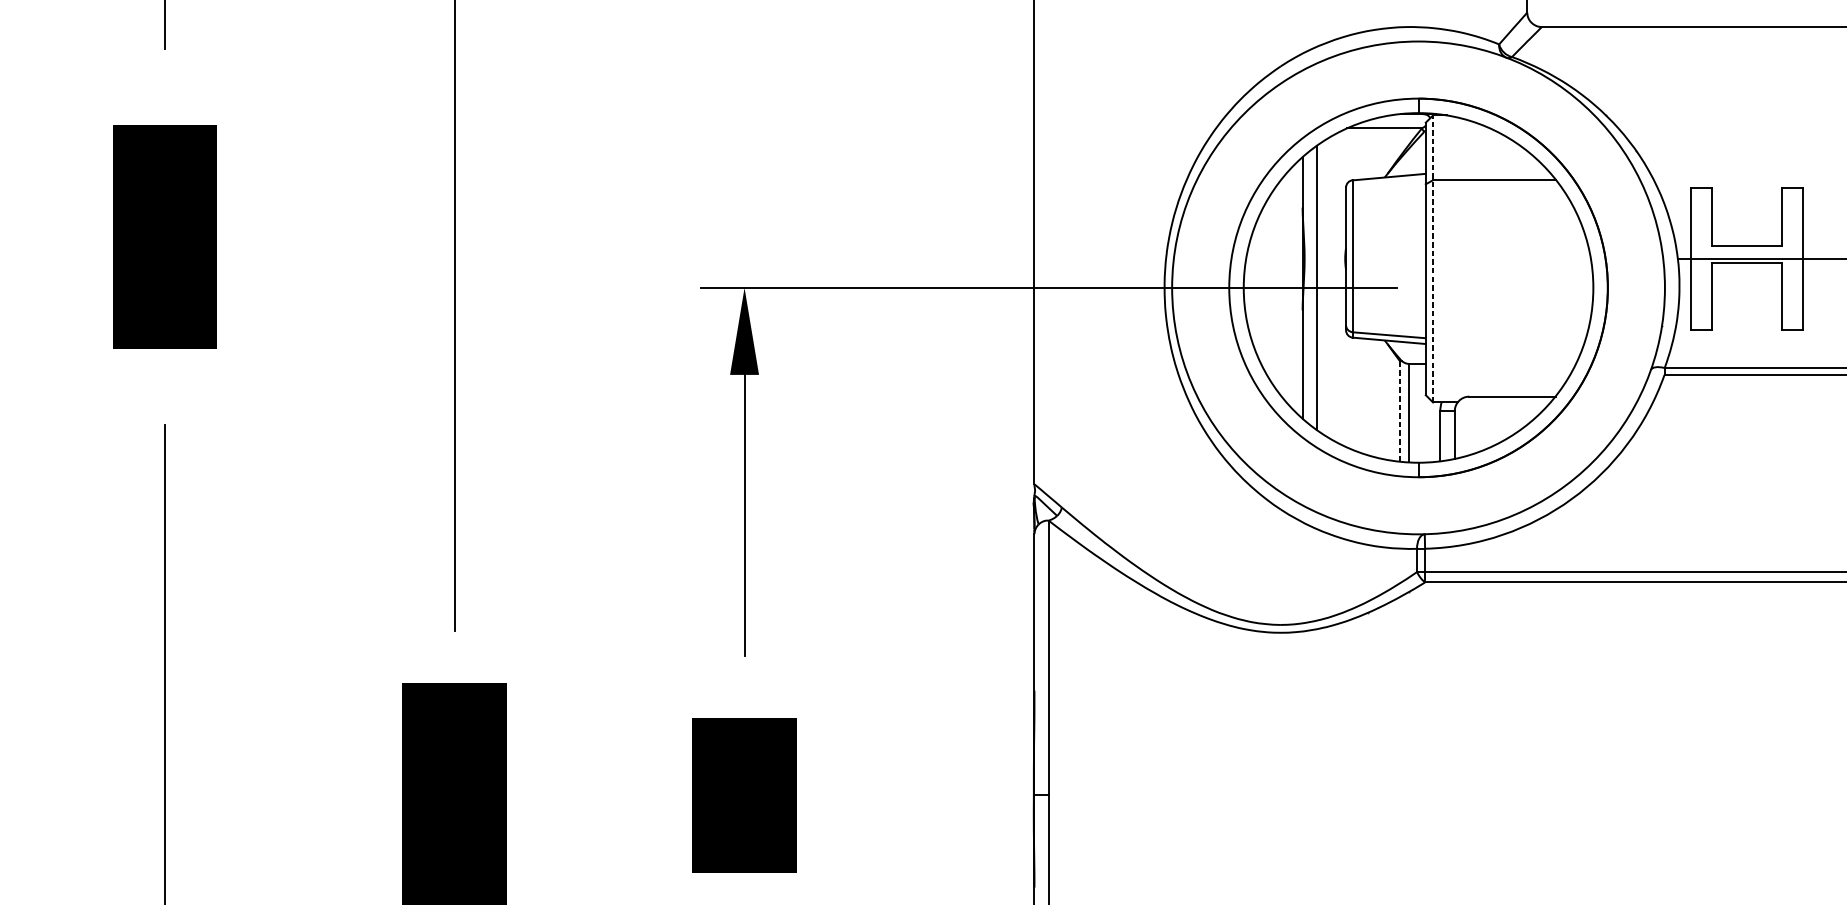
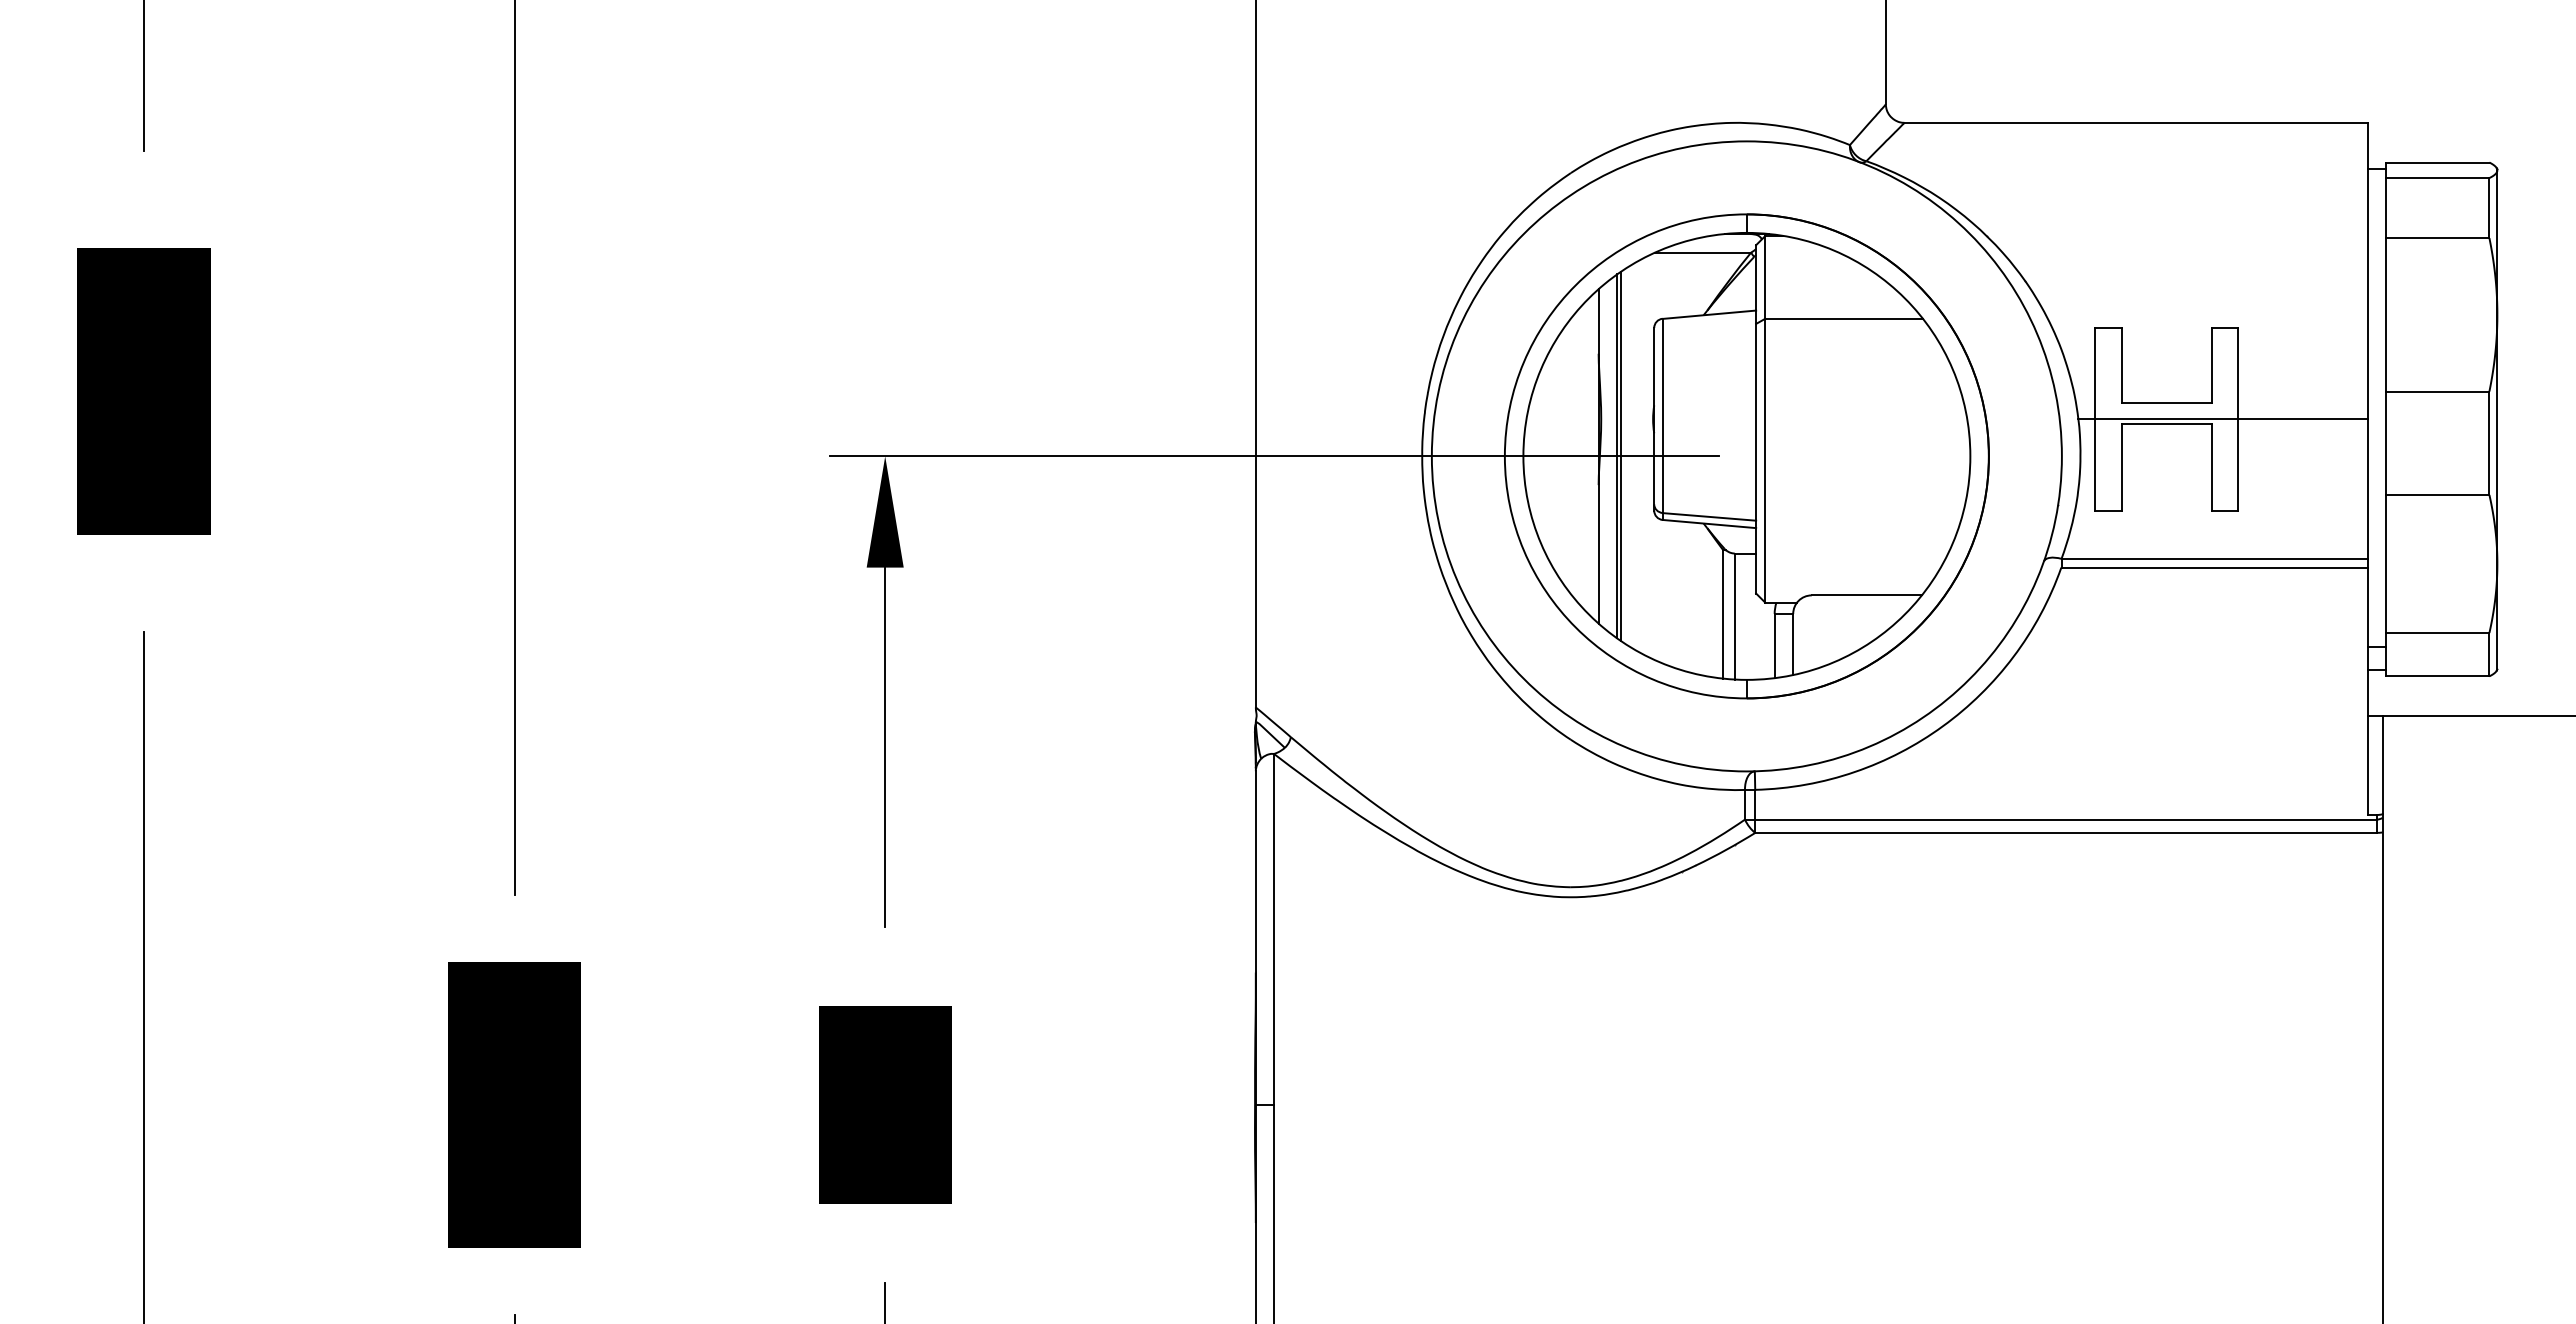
line: (1433, 258) -> (1765, 418), dashed -> solid
line: (1319, 288) -> (1620, 456), added
line: (1400, 410) -> (1723, 613), dashed -> solid

